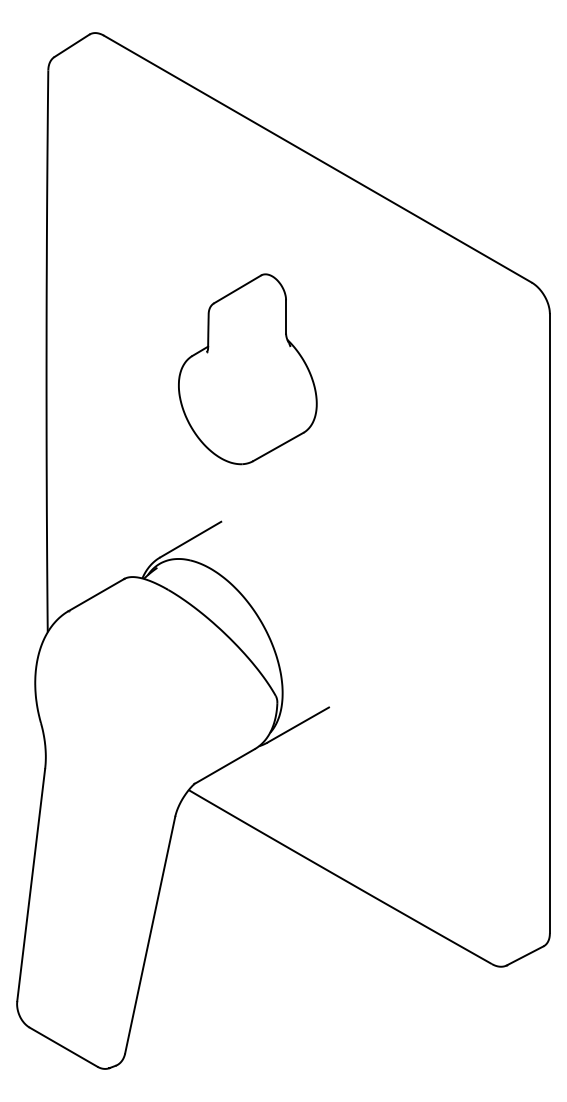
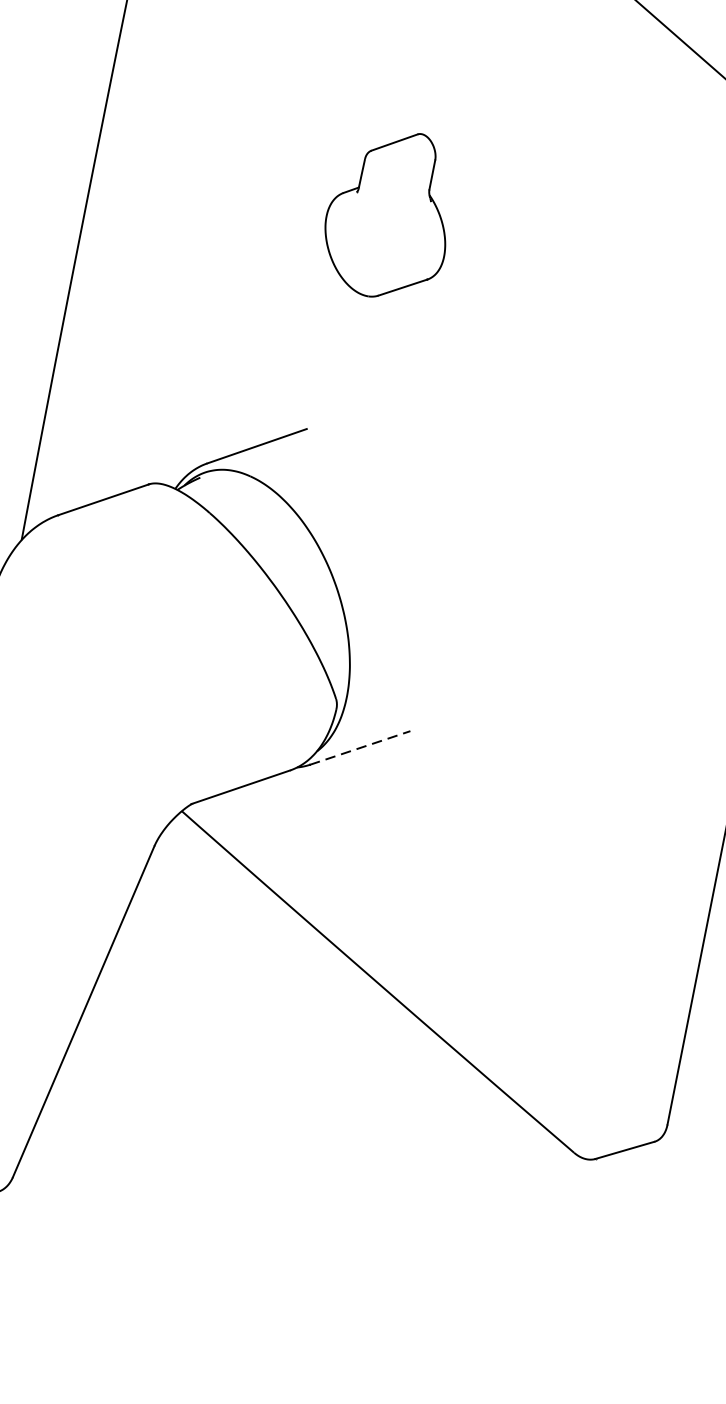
part: (247, 369) -> (389, 214), size x0.6
line: (298, 725) -> (360, 748), solid -> dashed

